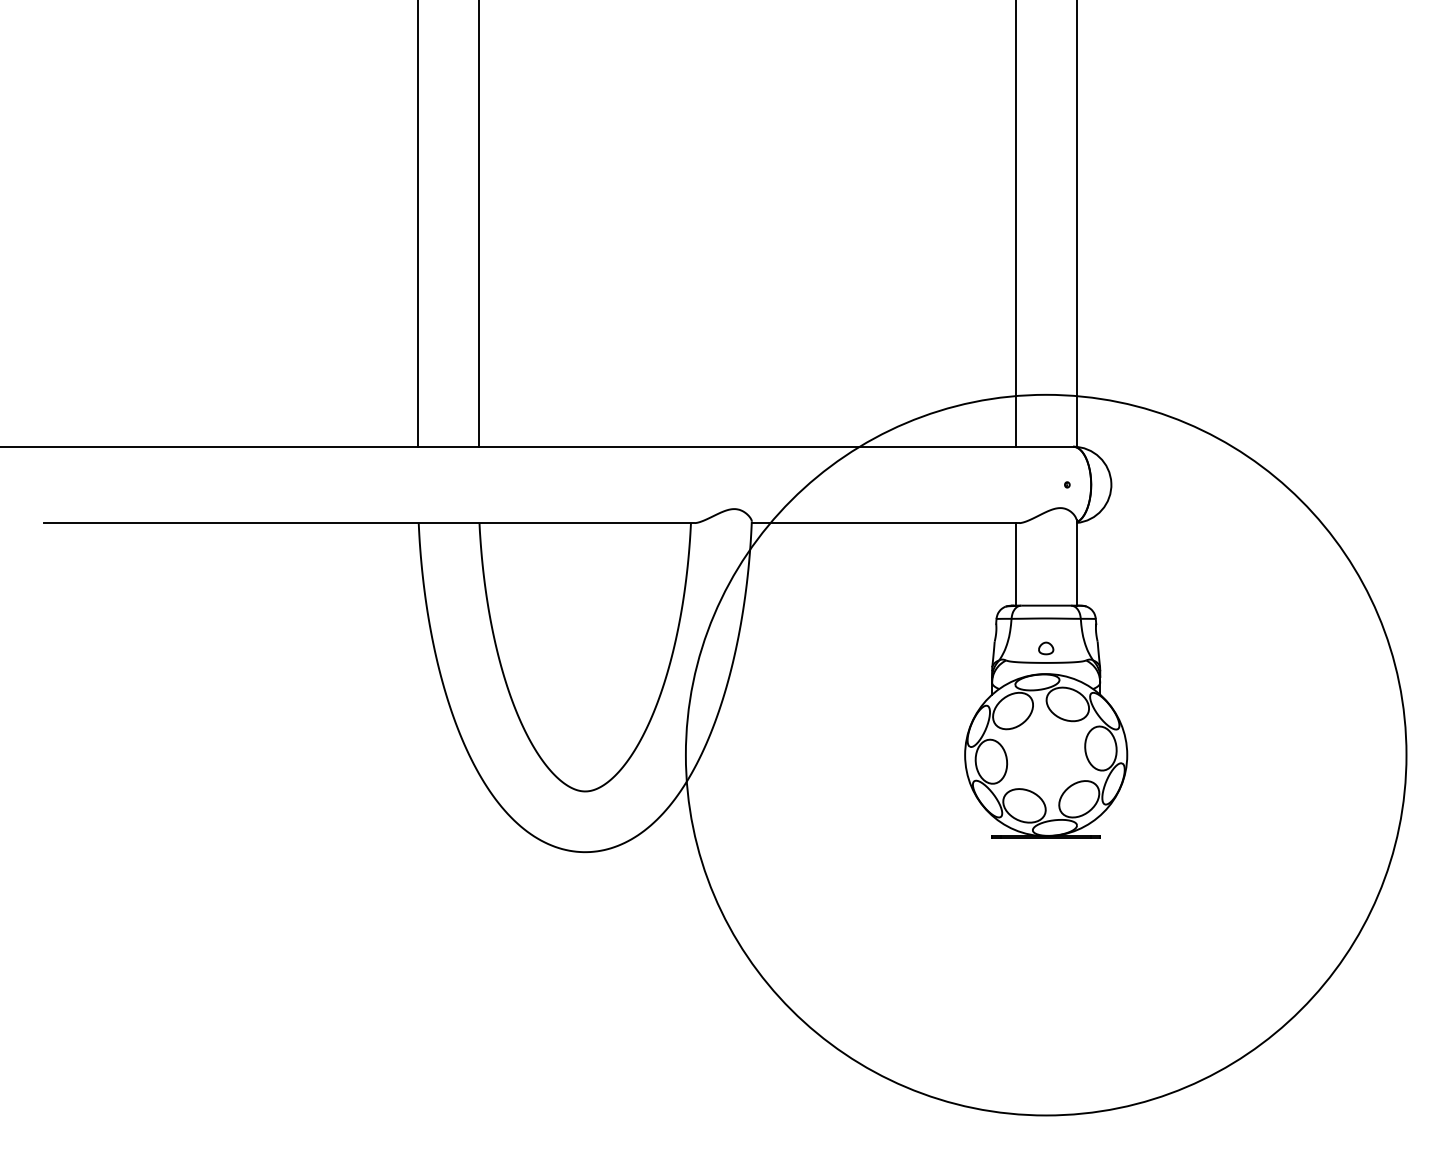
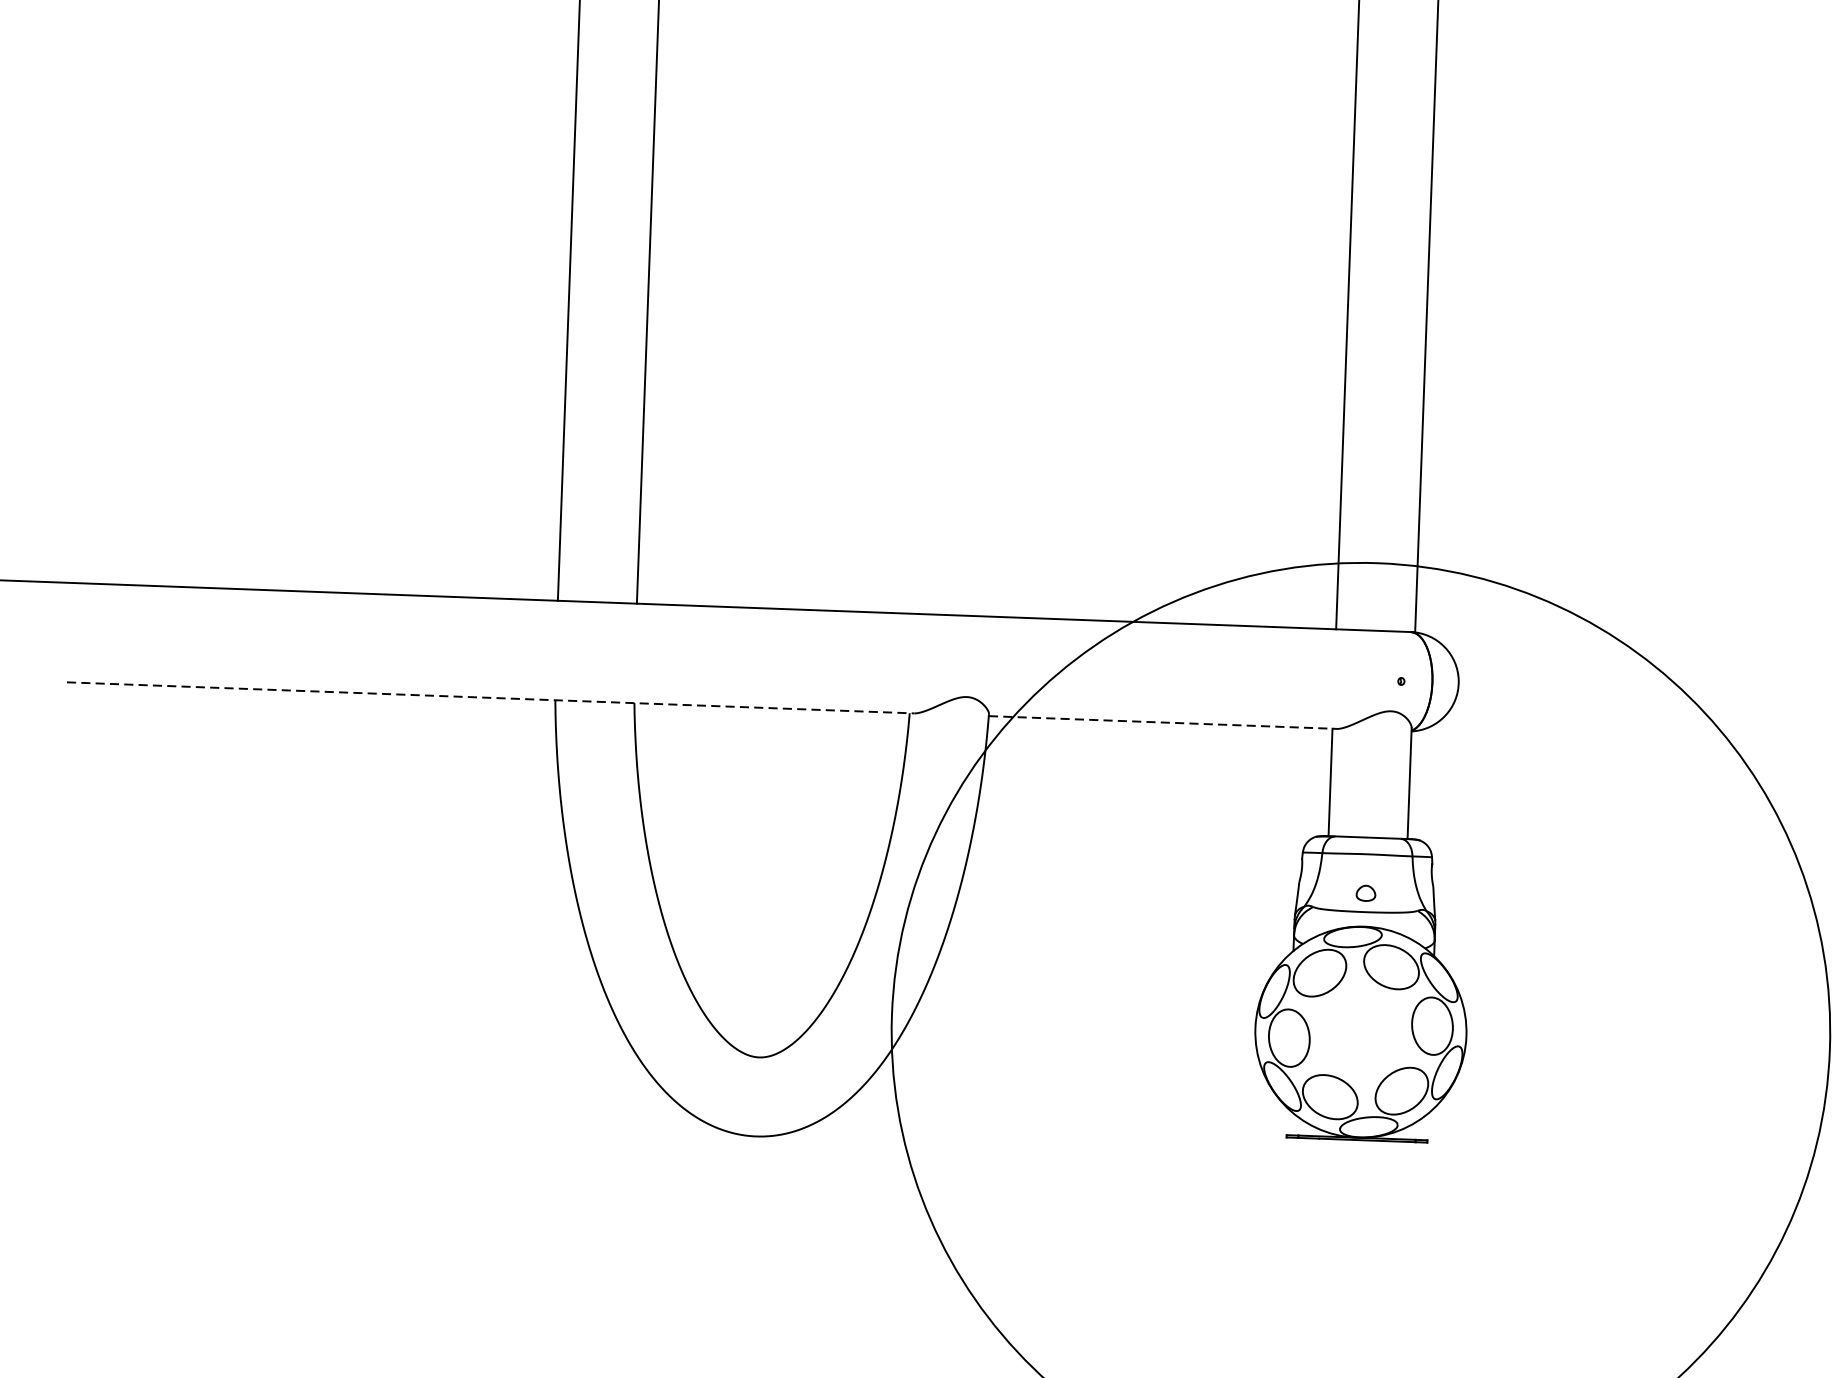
line: (369, 523) -> (491, 698), solid -> dashed
line: (885, 523) -> (1162, 723), solid -> dashed

